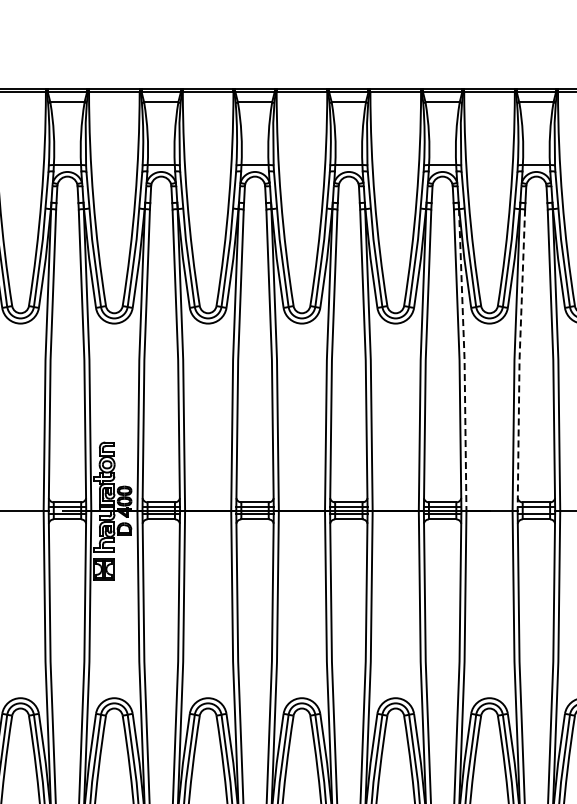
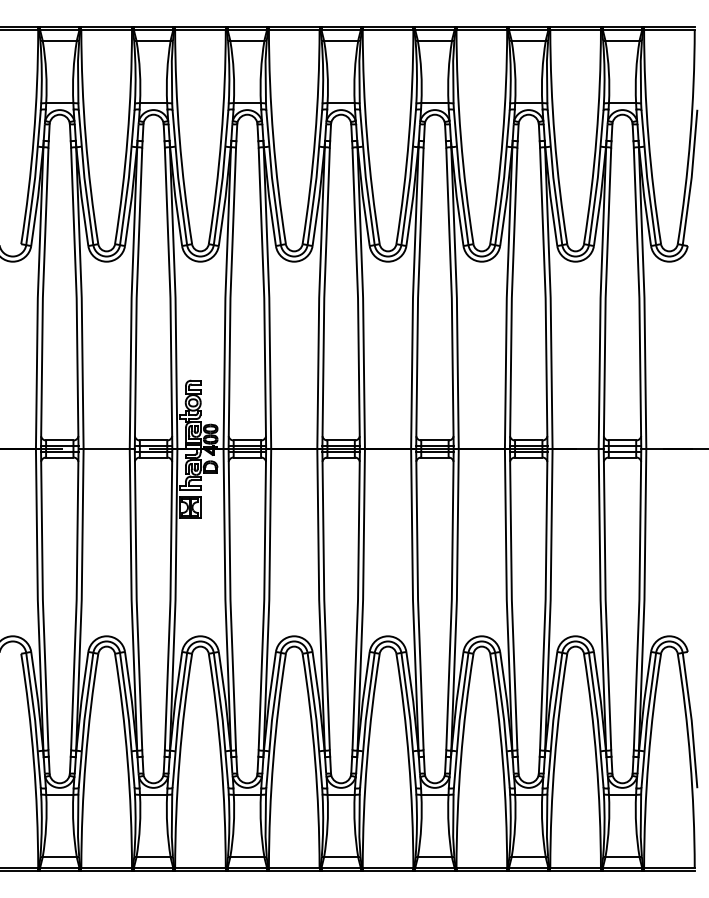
line: (464, 359) -> (550, 297), dashed -> solid
line: (519, 360) -> (605, 298), dashed -> solid

